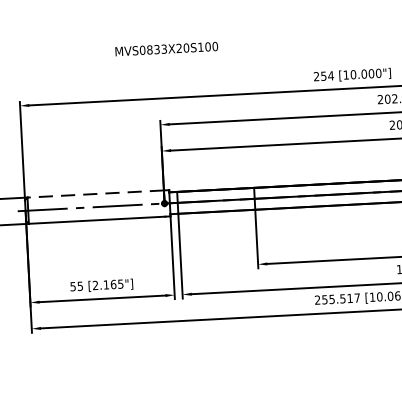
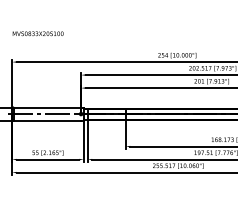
text: (165, 48) -> (37, 33), moved
line: (96, 193) -> (47, 107), dashed -> solid

